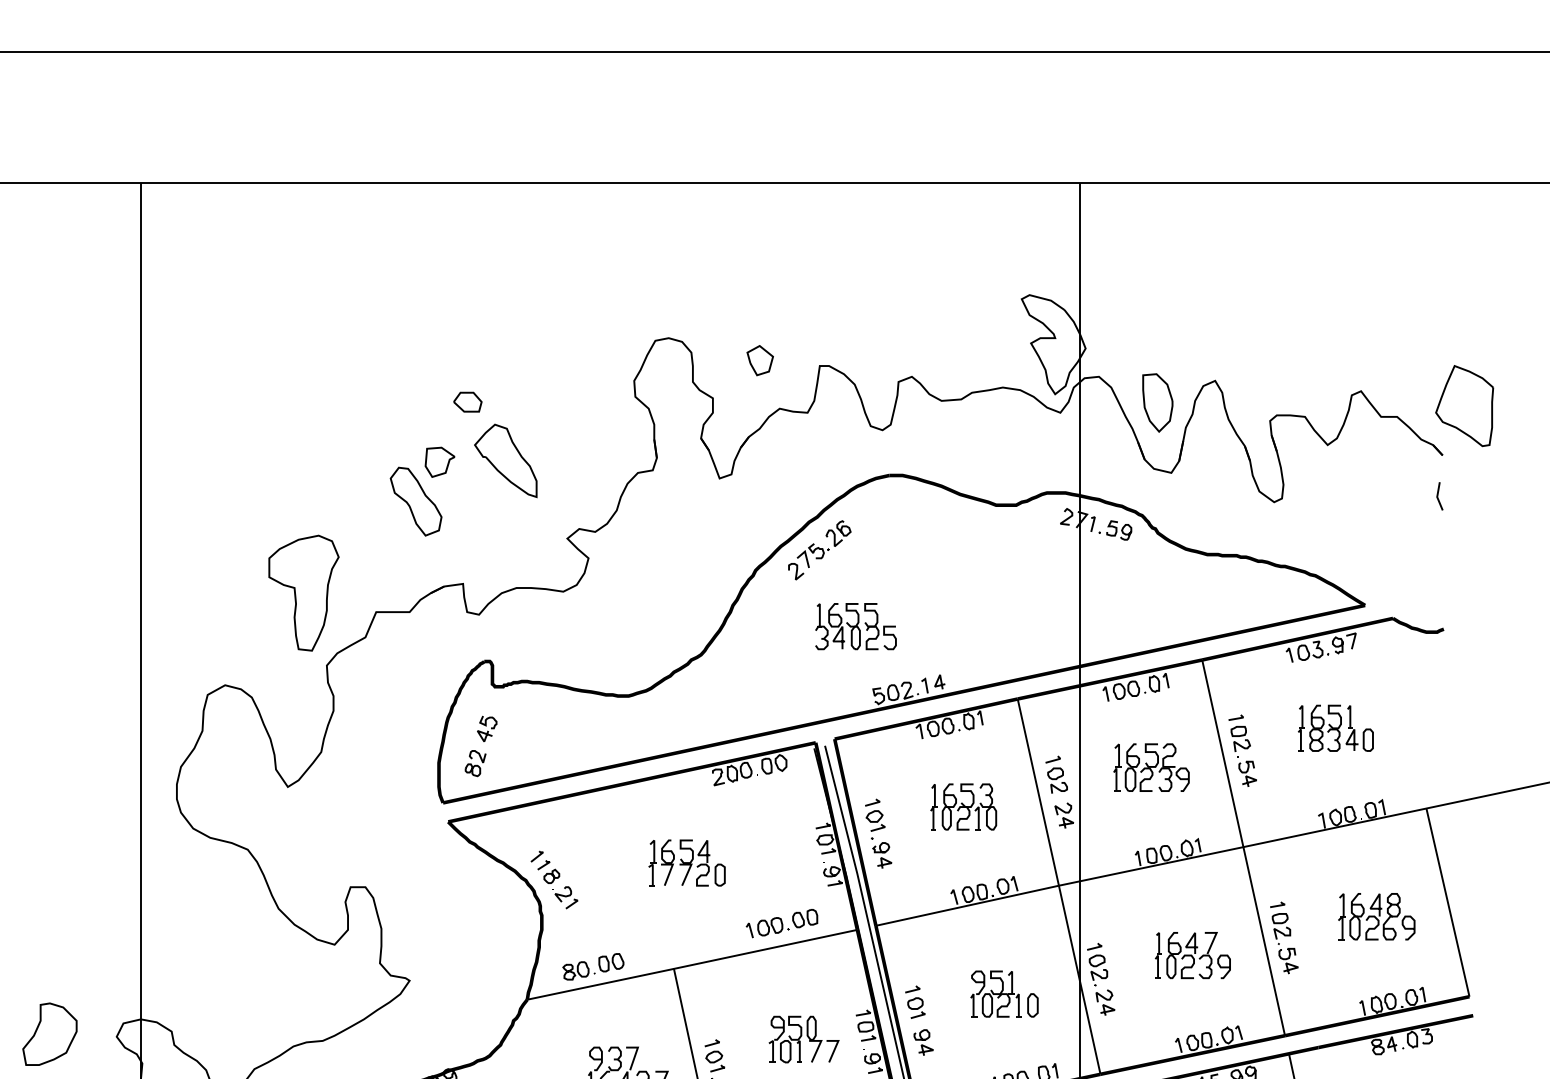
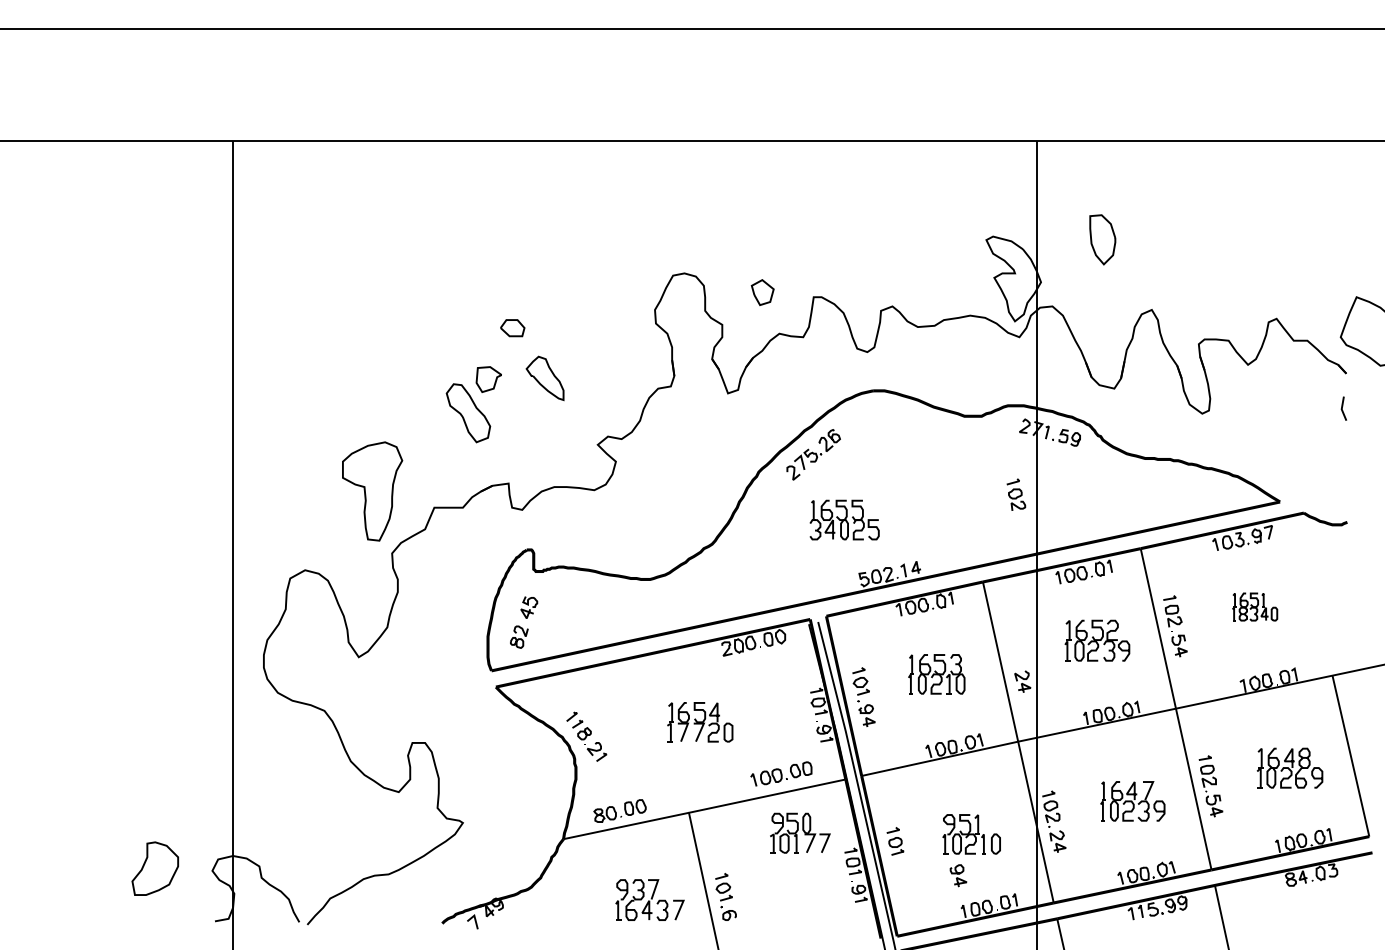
part: (1157, 402) -> (1102, 239), moved
part: (505, 461) -> (544, 378), size x0.7
part: (1335, 727) -> (1254, 606), size x0.7
part: (1056, 774) -> (1016, 494), moved
part: (804, 1038) -> (800, 832), moved
part: (923, 1042) -> (958, 875), moved

